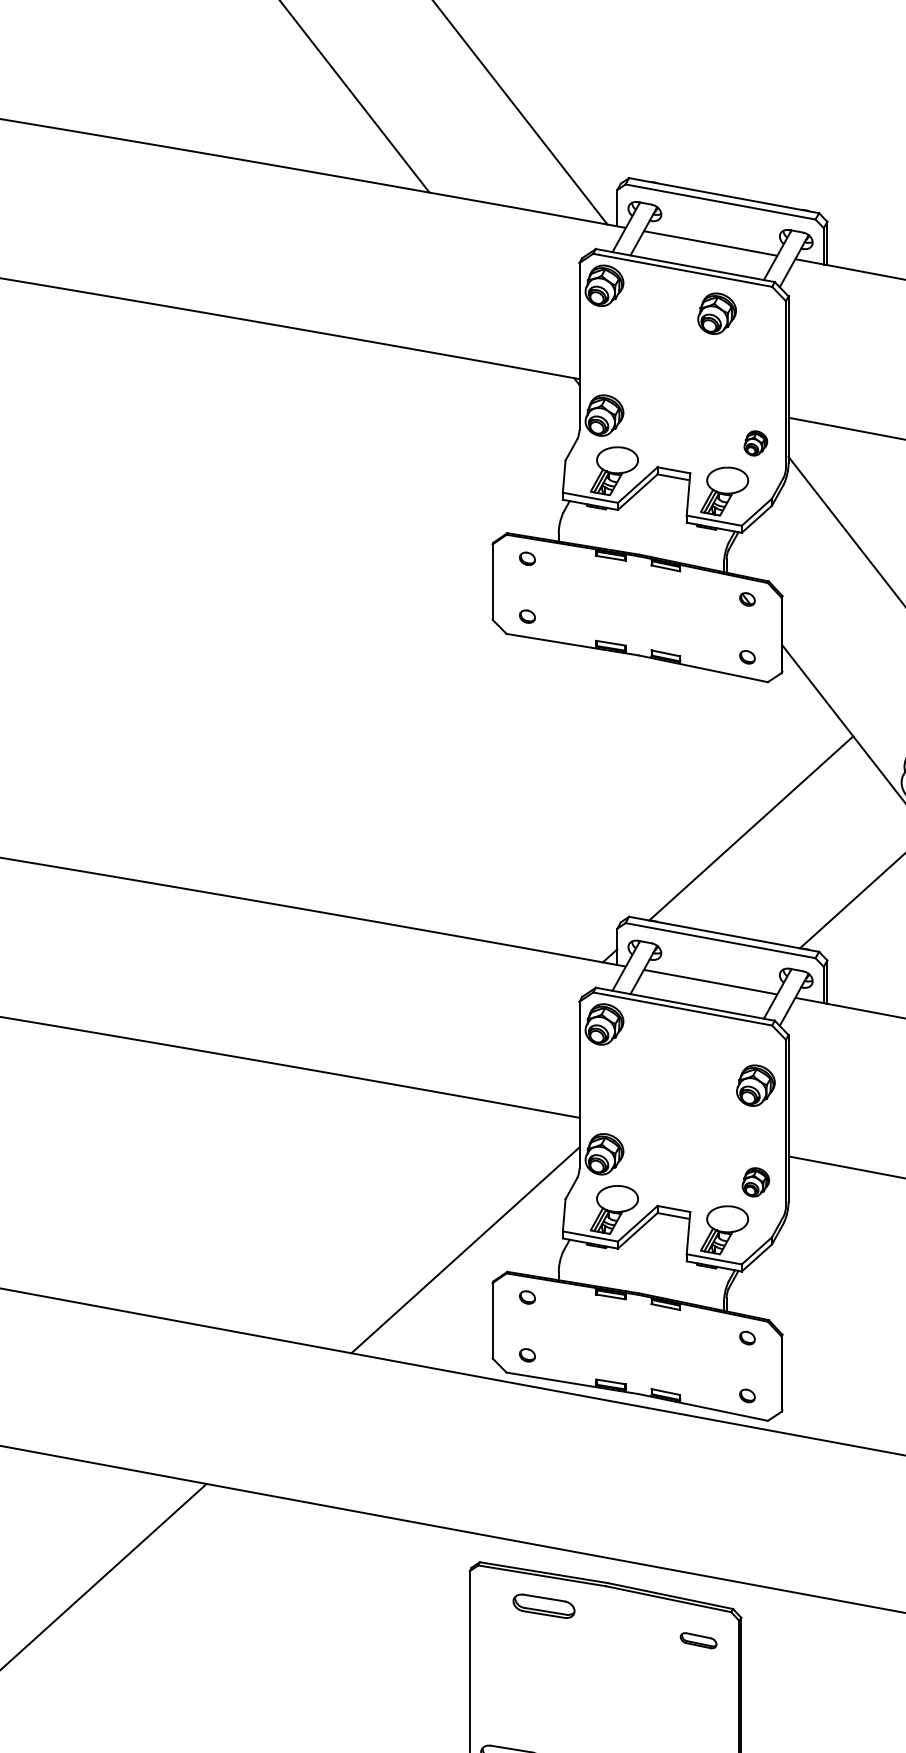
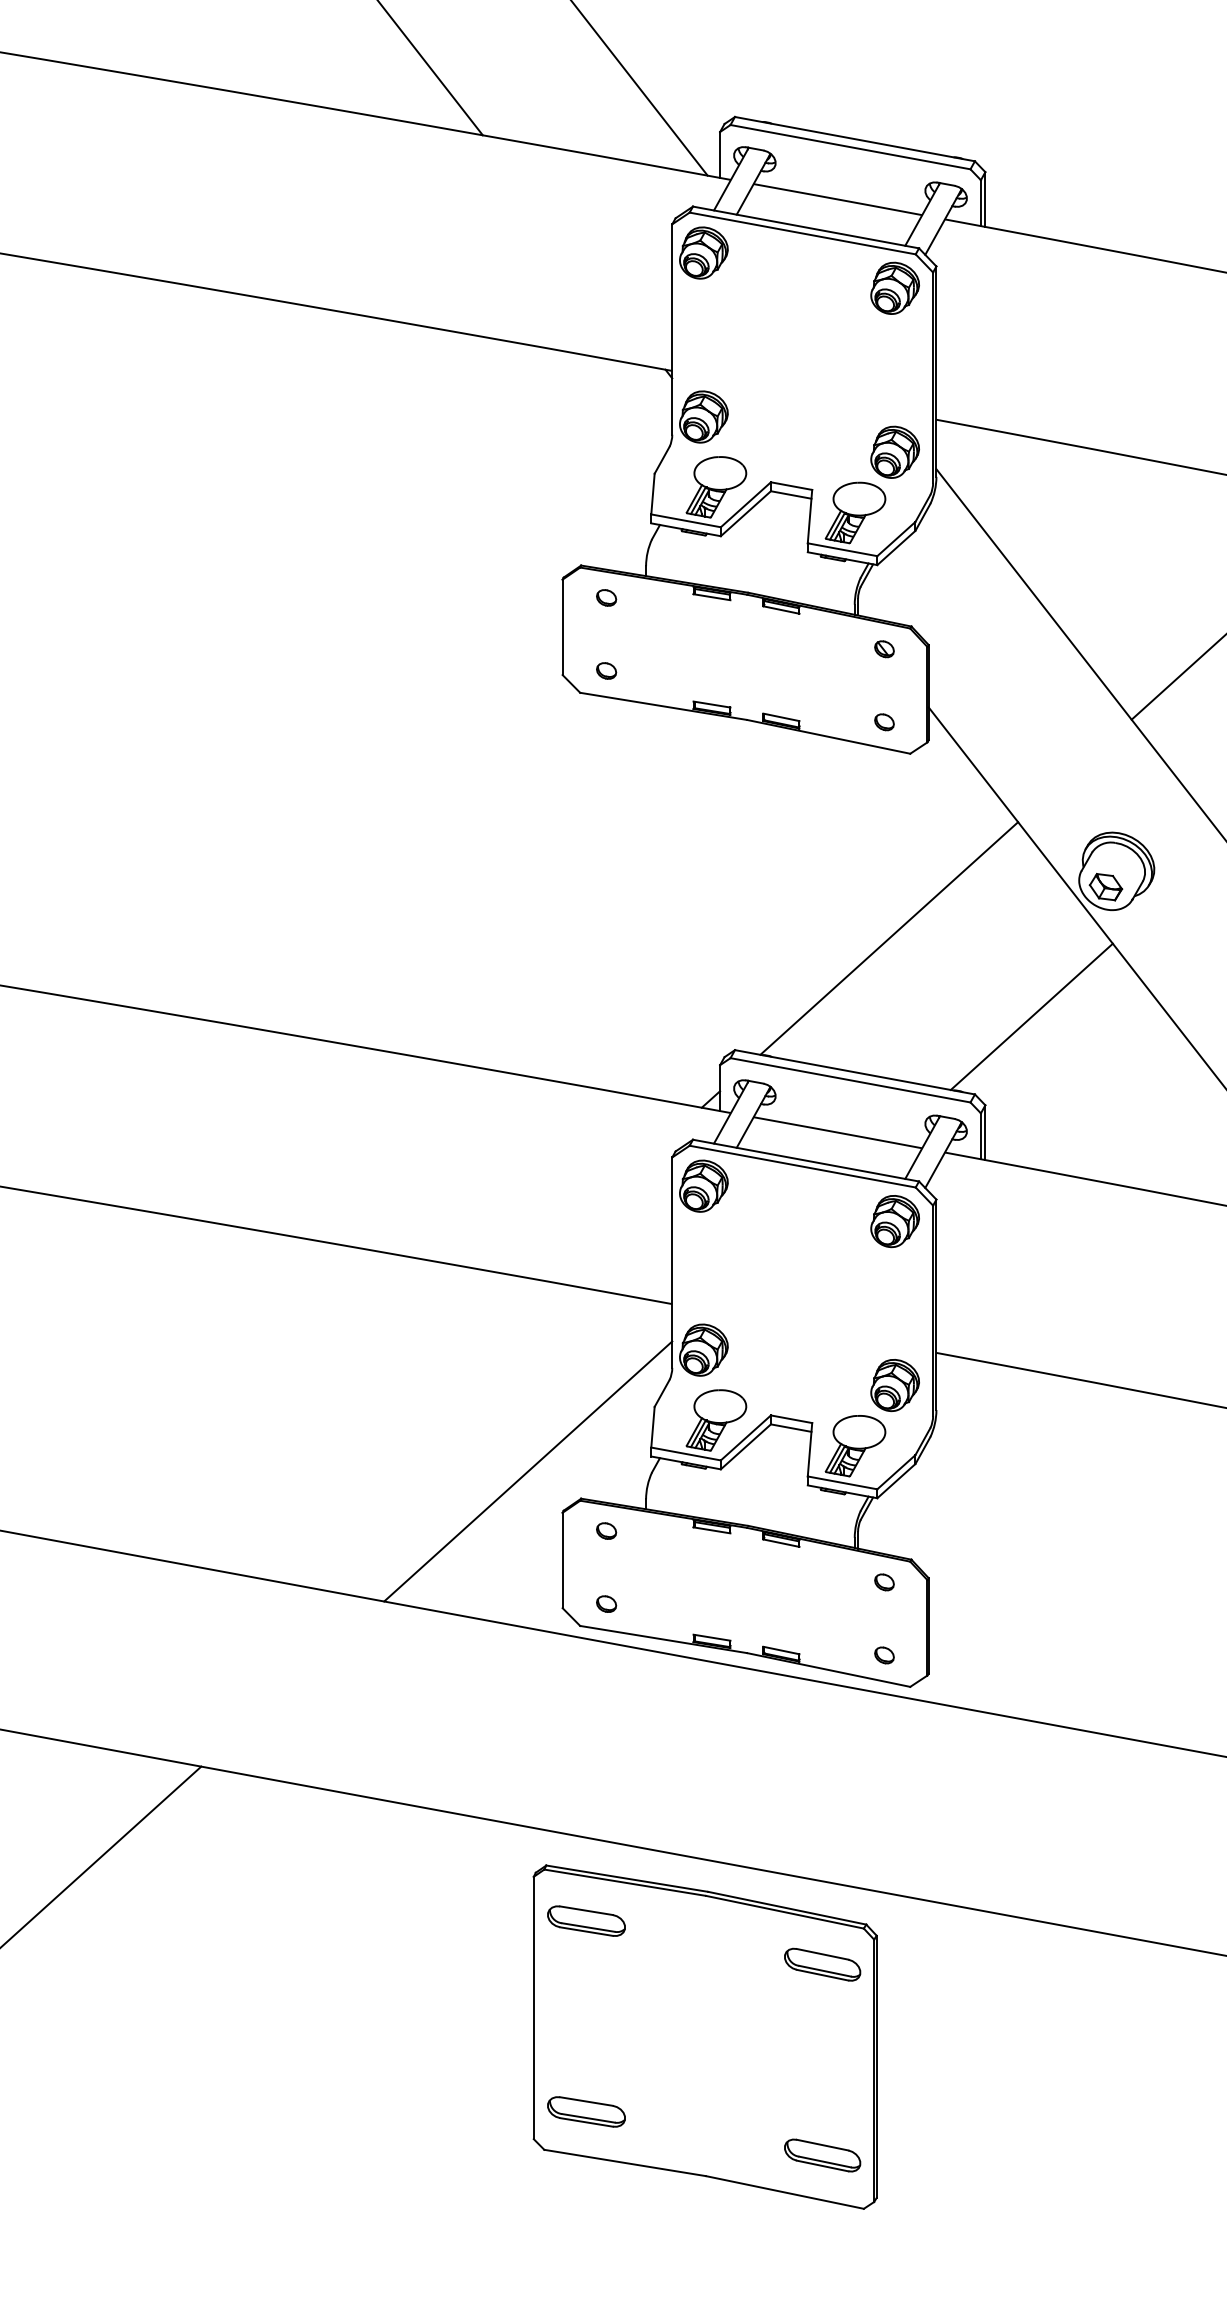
part: (716, 313) -> (894, 287), moved
part: (755, 442) -> (894, 451), size x1.67
part: (755, 1085) -> (894, 1221), moved
part: (755, 1182) -> (894, 1385), size x1.43
part: (544, 1605) -> (586, 1920), moved
part: (698, 1640) -> (822, 1964), size x1.67

